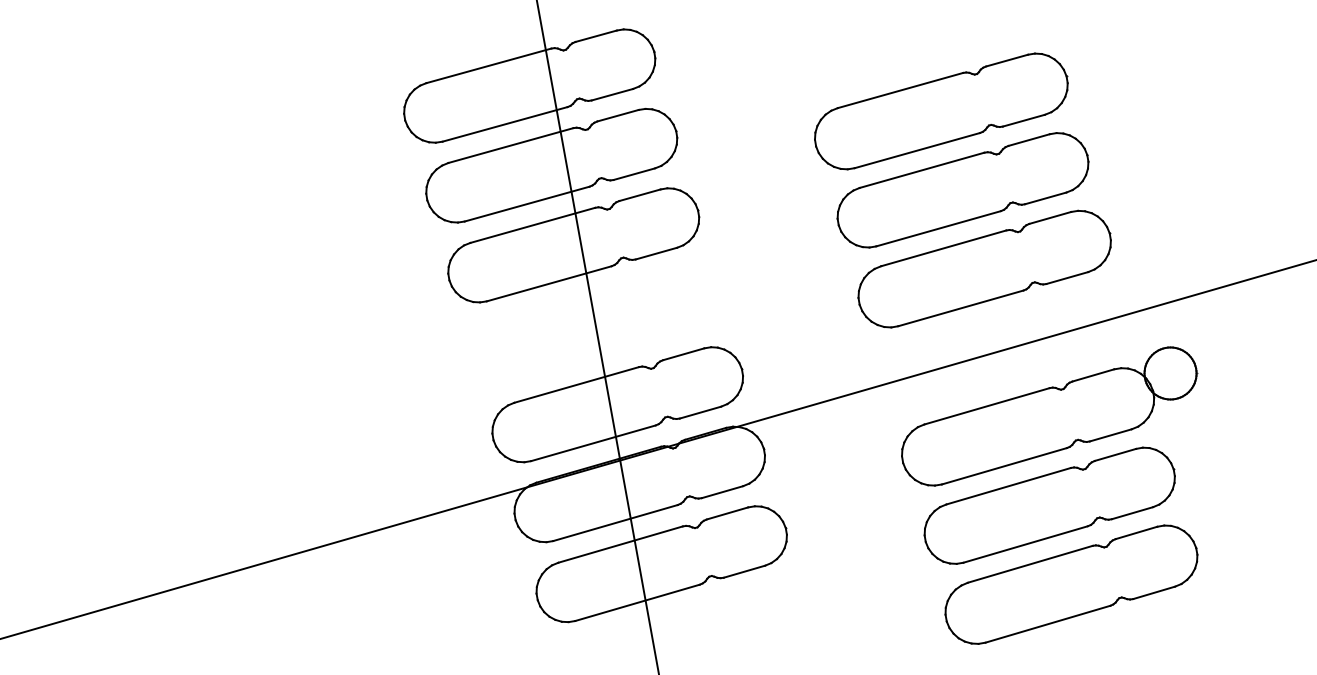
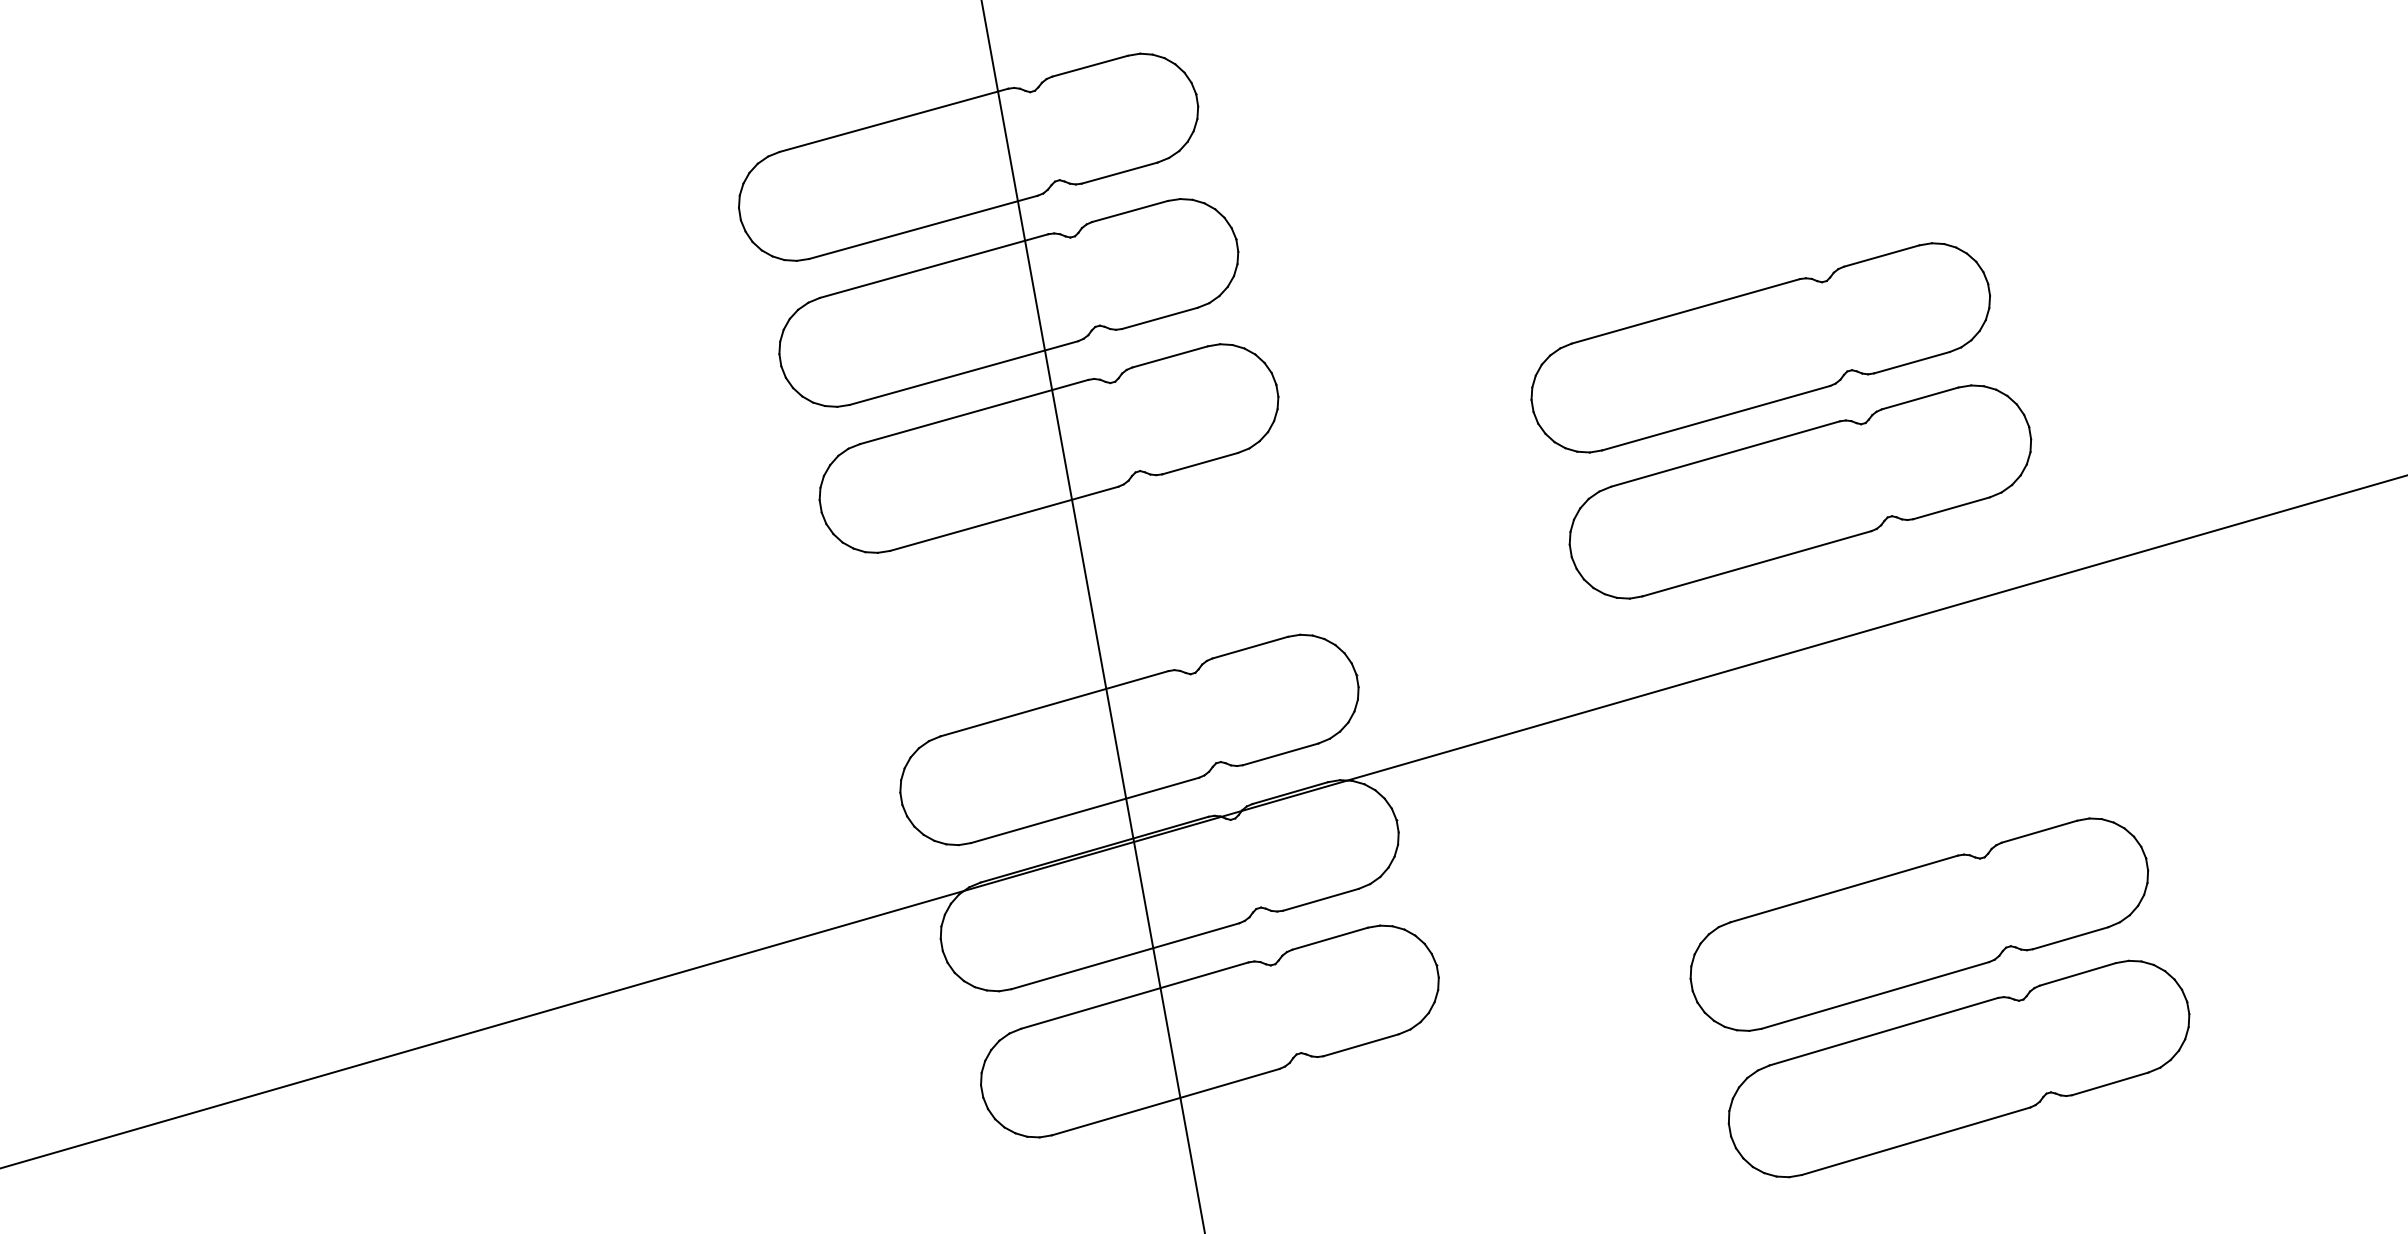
part: (941, 111) -> (1721, 203), removed
part: (1049, 416) -> (1918, 761), removed

